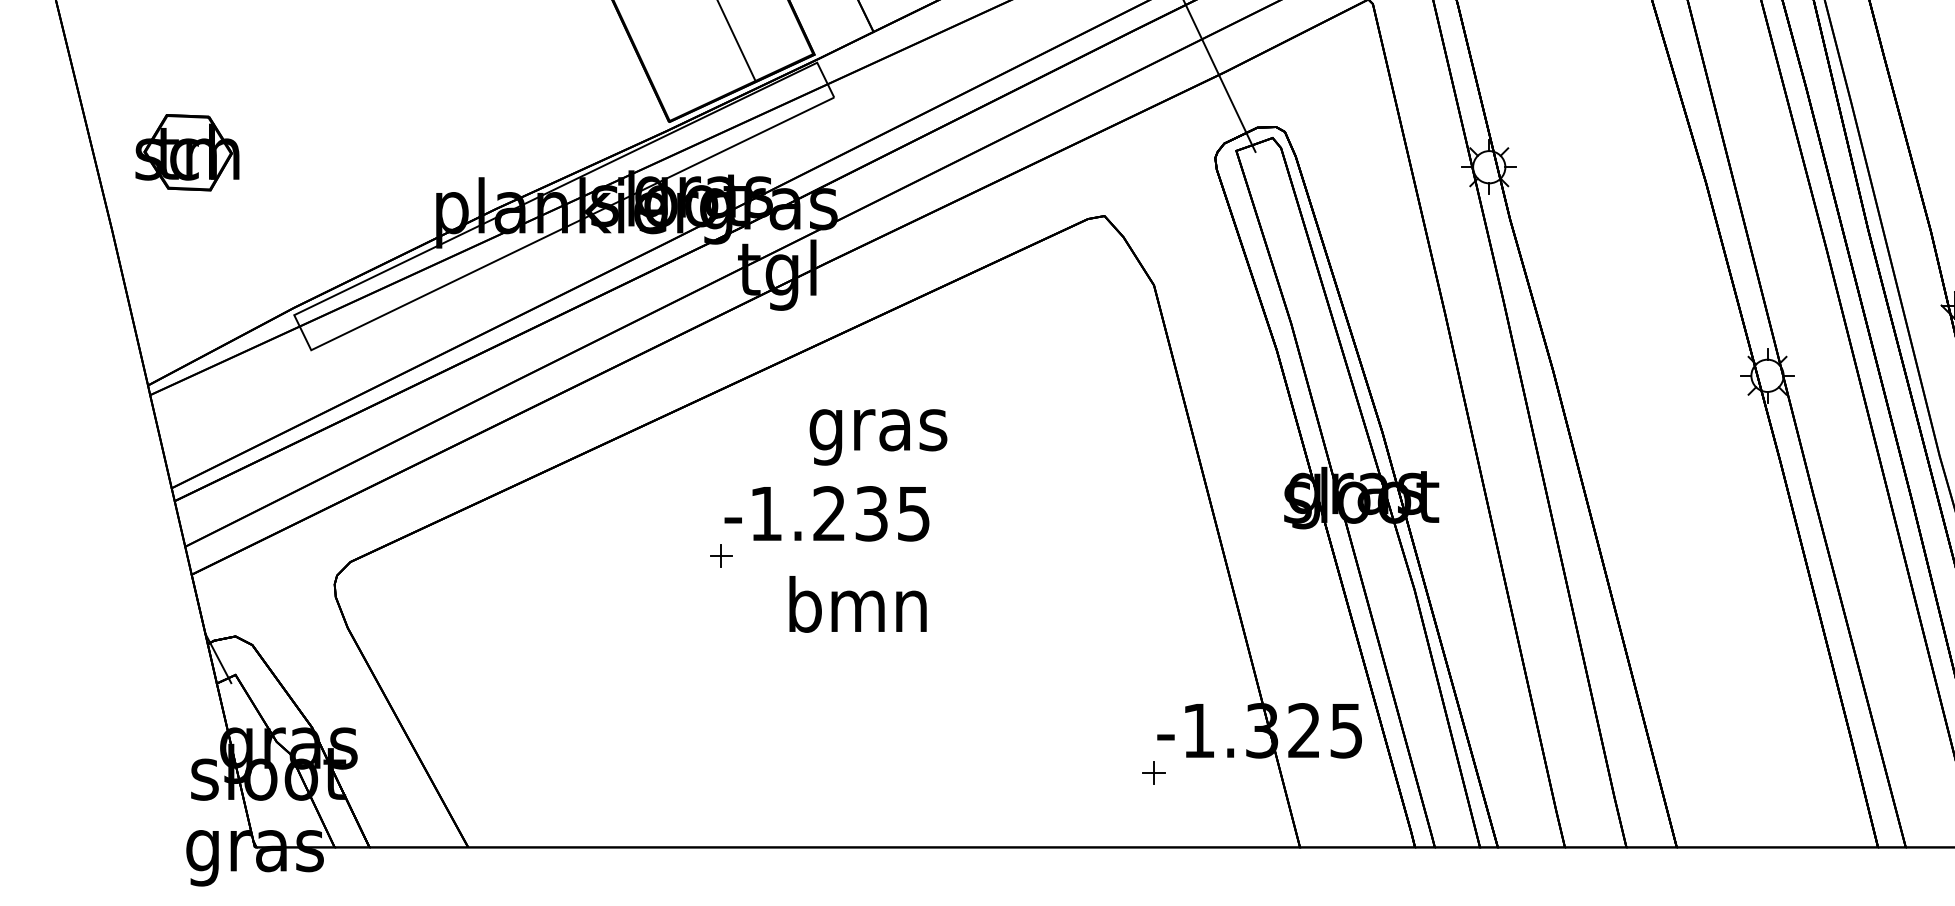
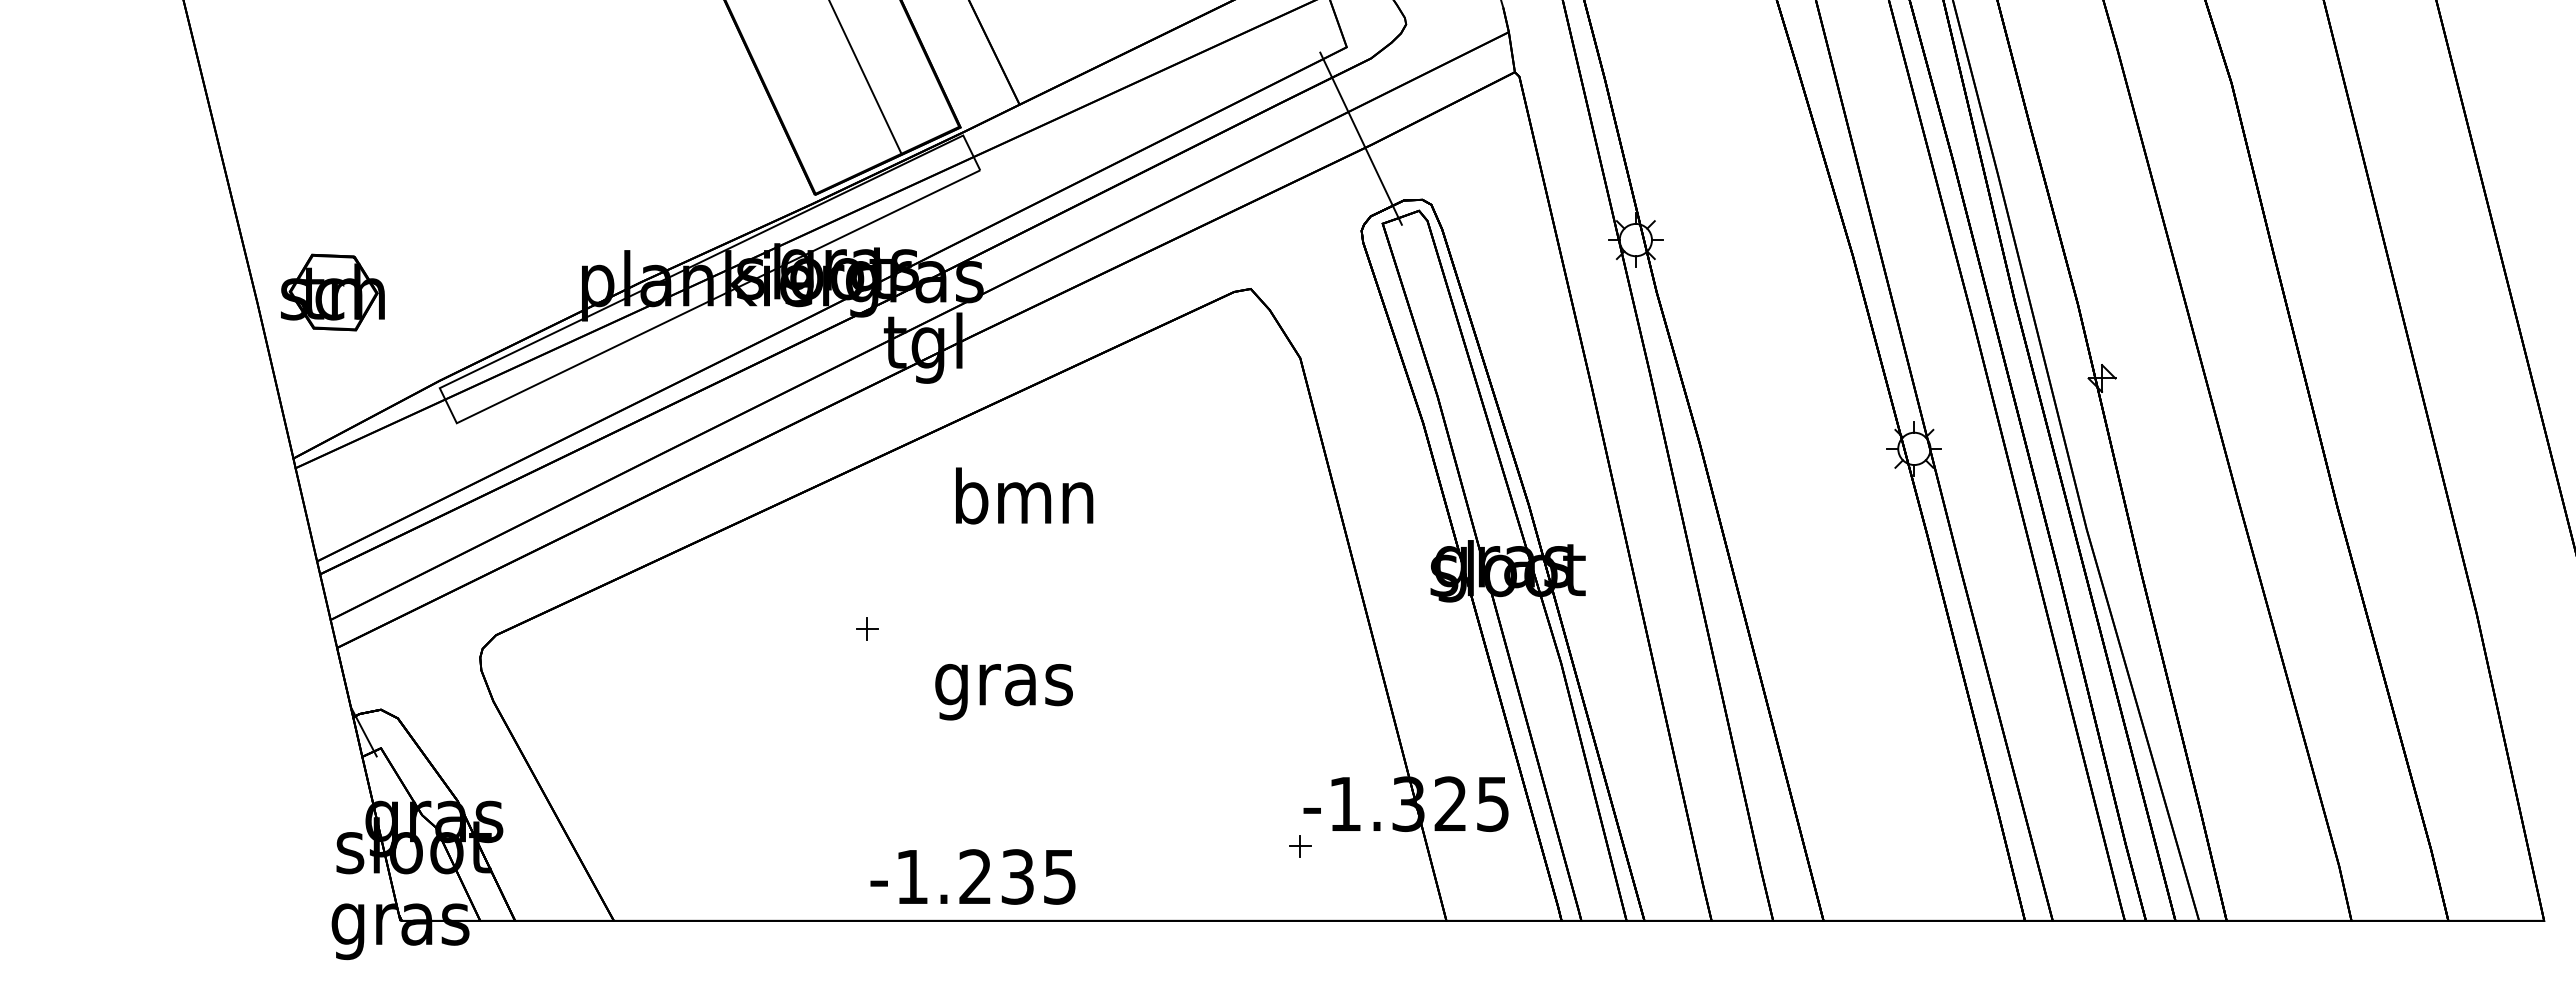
part: (187, 152) -> (332, 292), moved
text: (878, 429) -> (1024, 502), gras -> bmn
text: (826, 513) -> (972, 876), moved
text: (857, 611) -> (1003, 684), bmn -> gras

